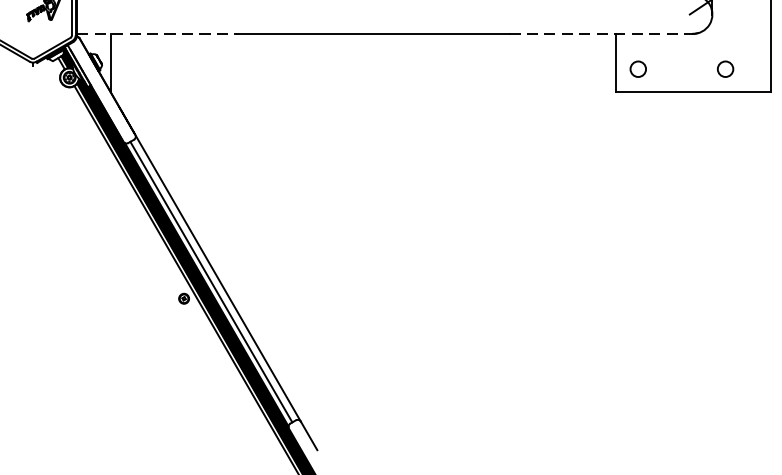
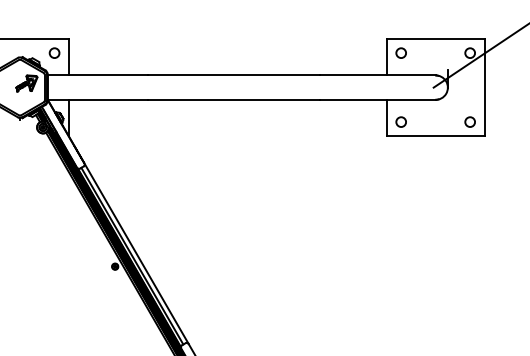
line: (157, 33) -> (98, 99), dashed -> solid
line: (600, 33) -> (377, 99), dashed -> solid
circle: (724, 68) -> (469, 121), moved

